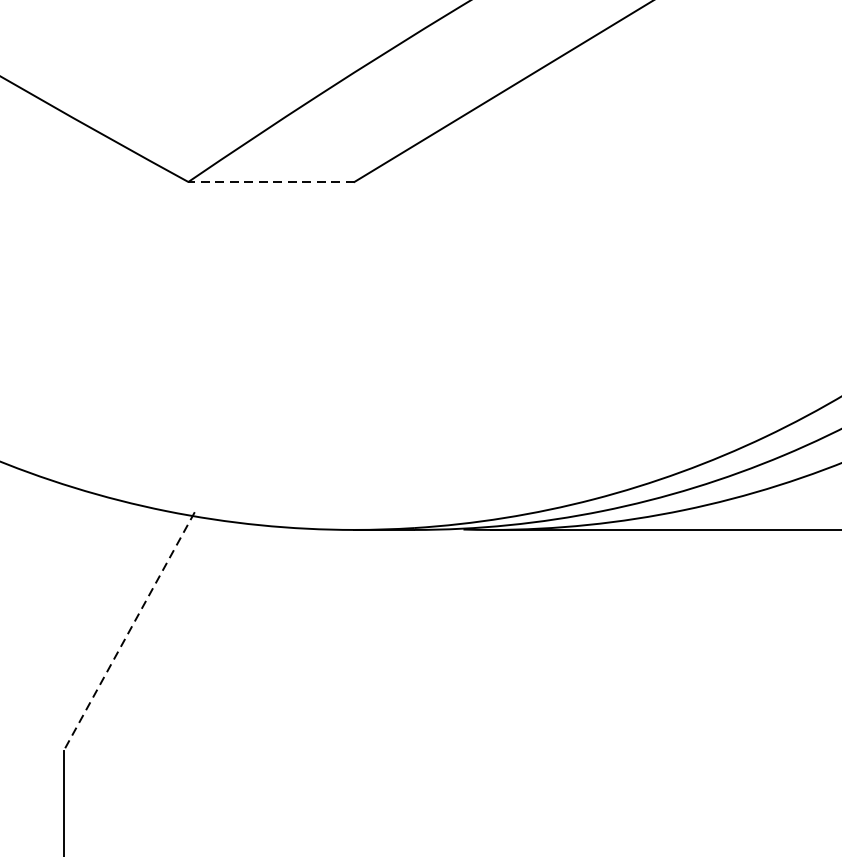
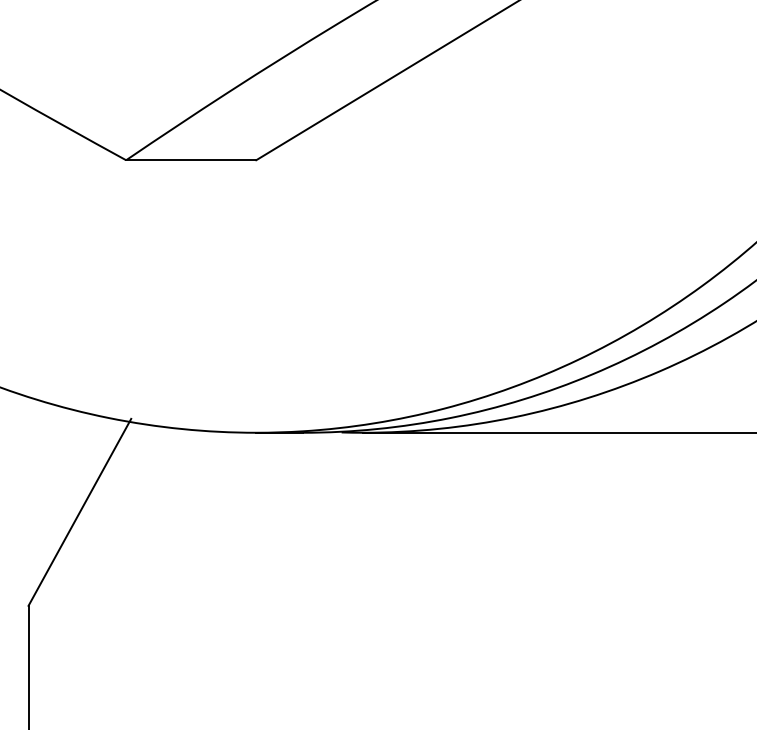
line: (270, 182) -> (190, 160), dashed -> solid
line: (128, 631) -> (79, 512), dashed -> solid

